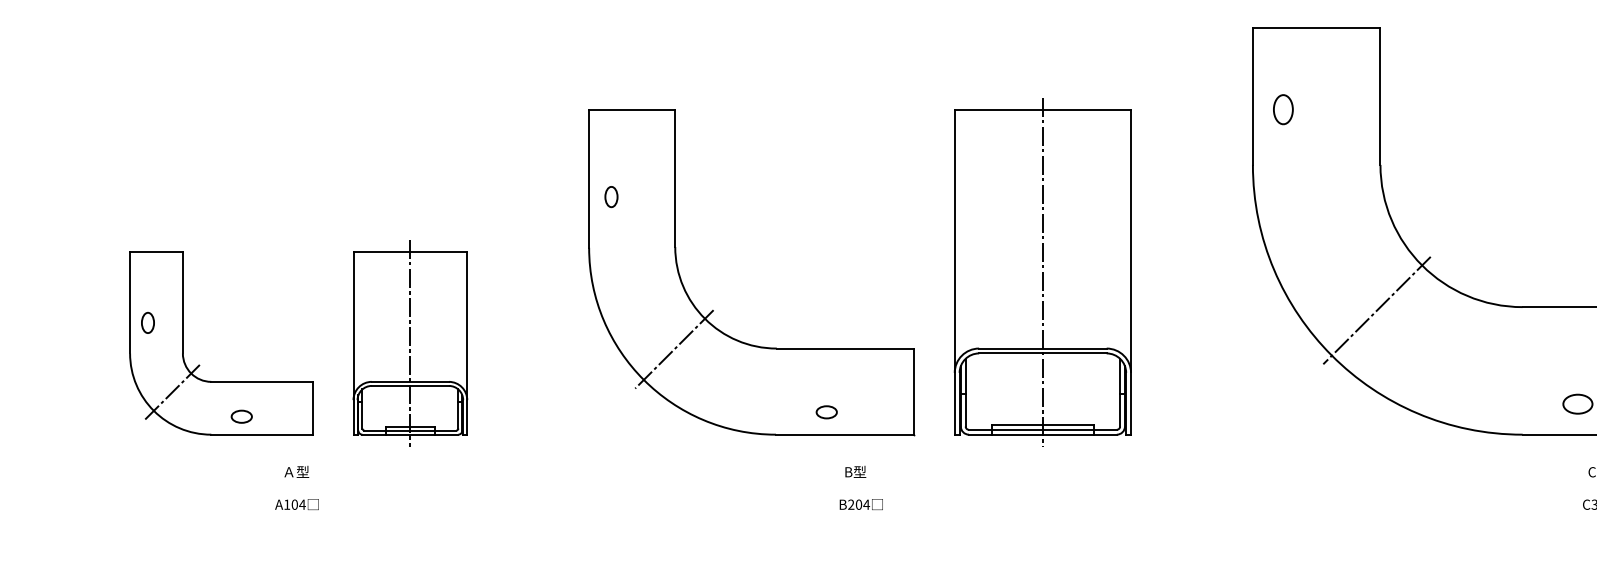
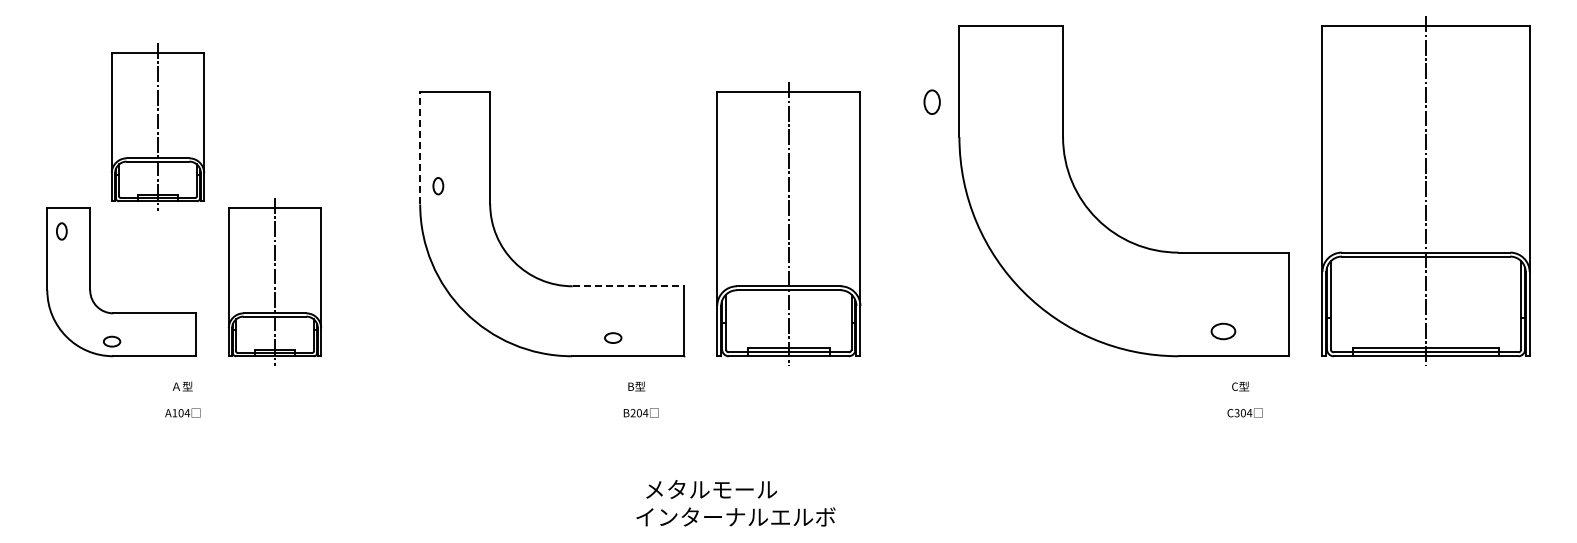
part: (1282, 108) -> (931, 101), moved
part: (265, 151) -> (157, 126), added
line: (589, 177) -> (420, 147), solid -> dashed
part: (611, 197) -> (438, 186), moved
line: (1376, 310) -> (1059, 255), removed
part: (147, 322) -> (61, 231), moved
line: (674, 348) -> (489, 286), removed
line: (845, 348) -> (628, 286), solid -> dashed
line: (172, 391) -> (81, 321), removed
part: (242, 416) -> (112, 341), moved

